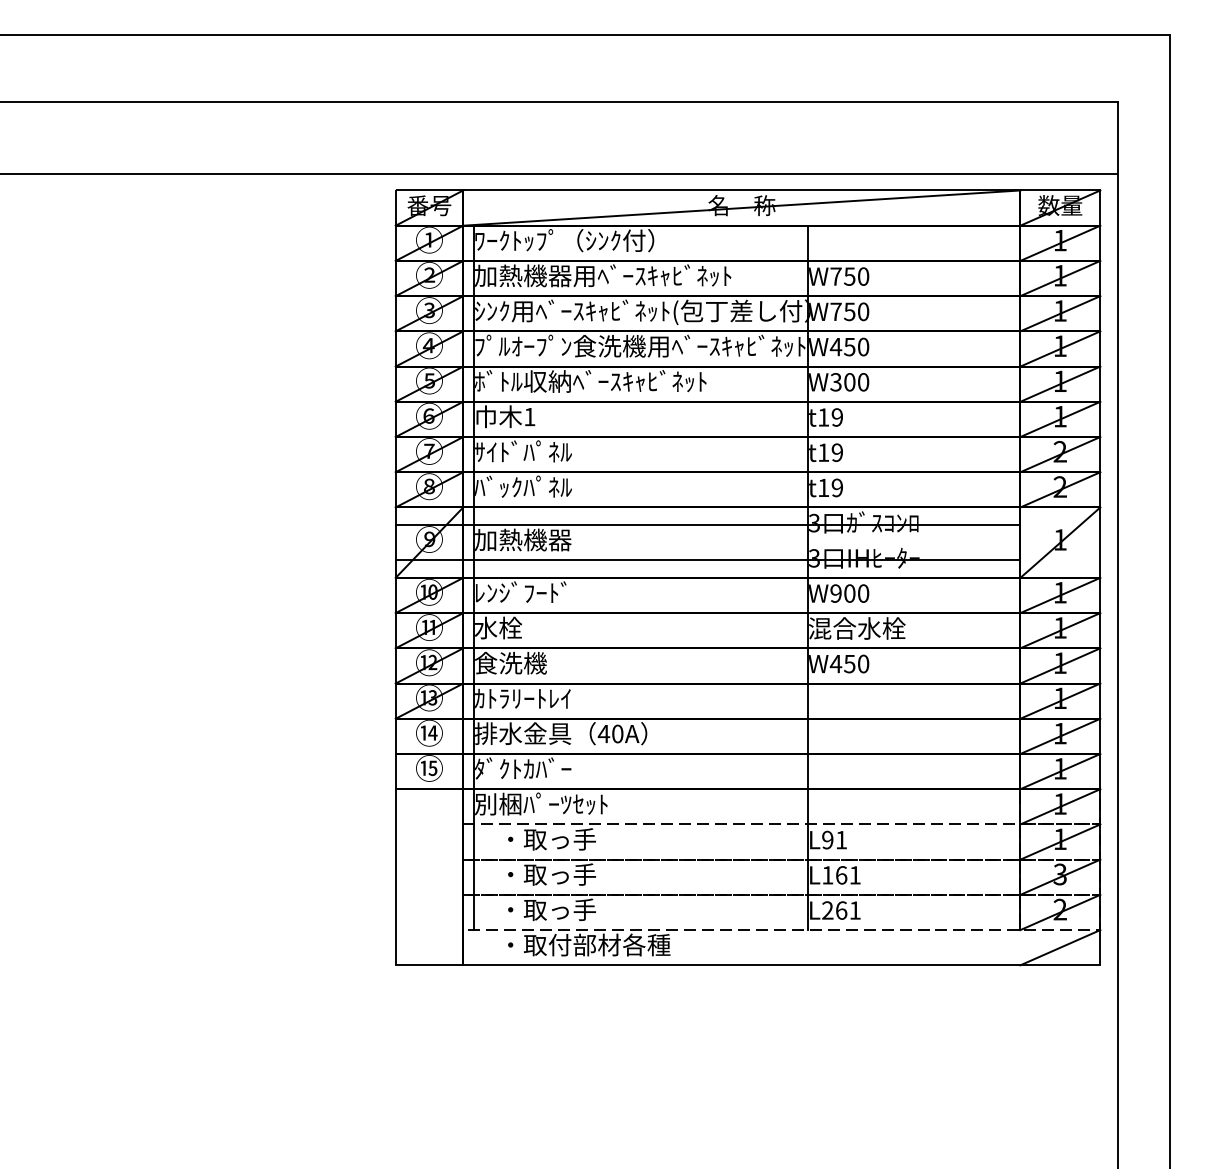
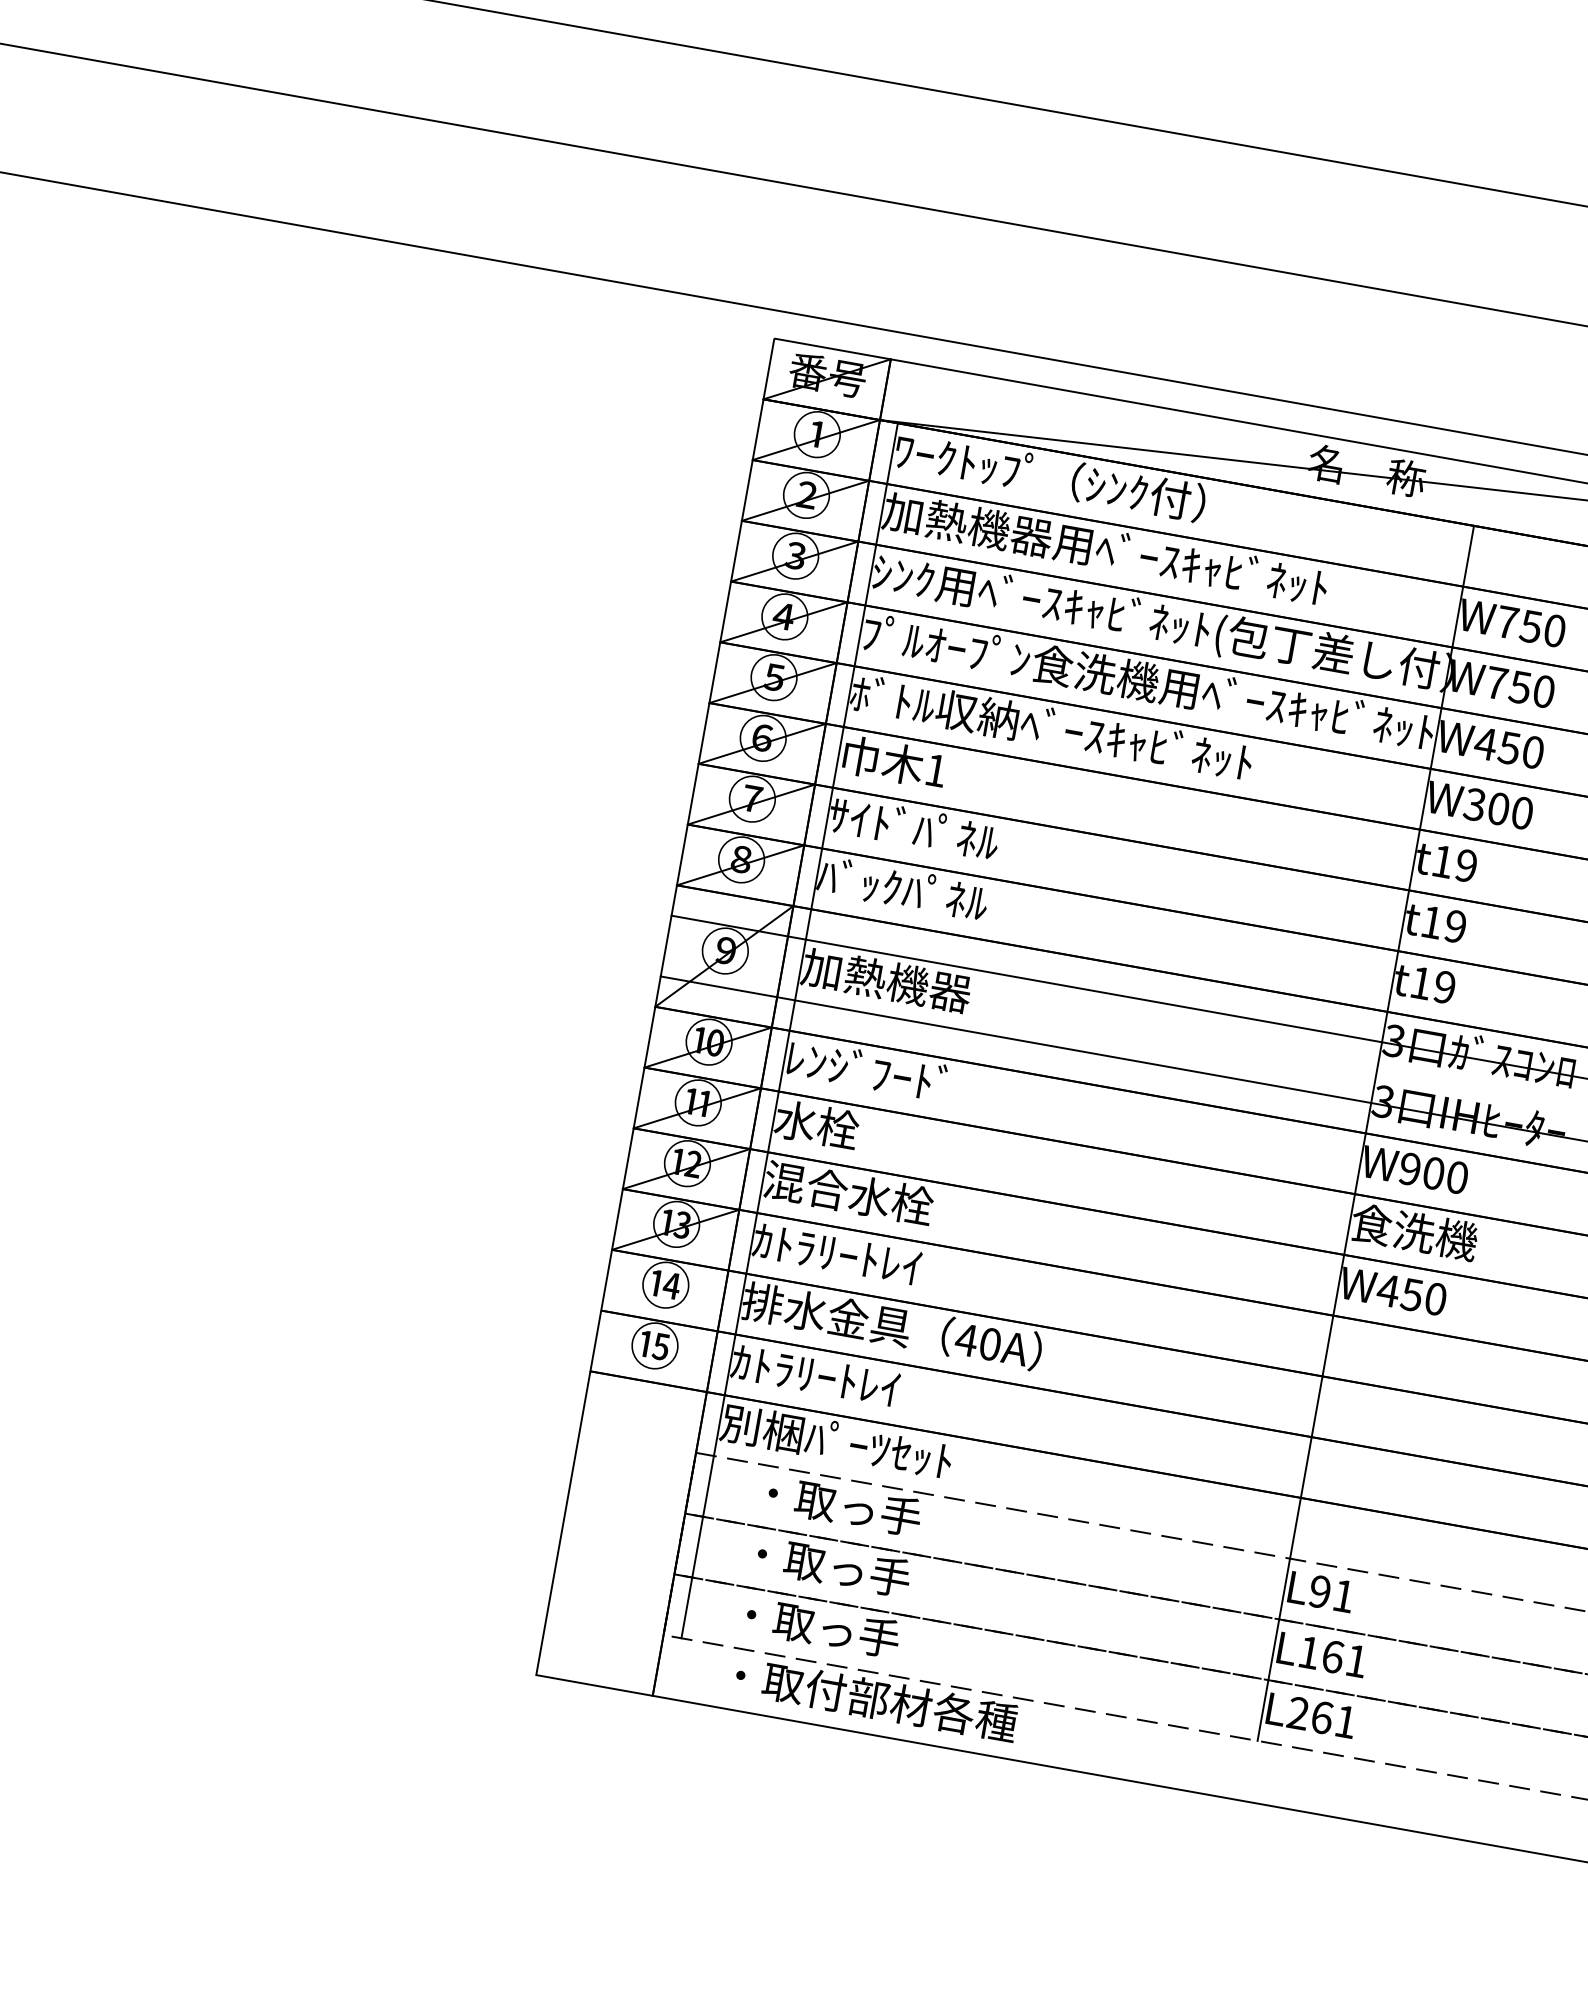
text: (857, 628) -> (1436, 1236), 混合水栓 -> 食洗機
text: (523, 662) -> (849, 1192), 食洗機 -> 混合水栓
text: (523, 768) -> (817, 1374), ﾀﾞｸﾄｶﾊﾞｰ -> ｶﾄﾗﾘｰﾄﾚｲ

